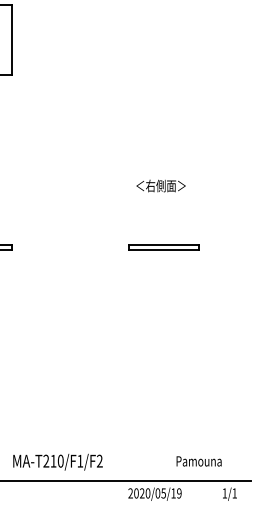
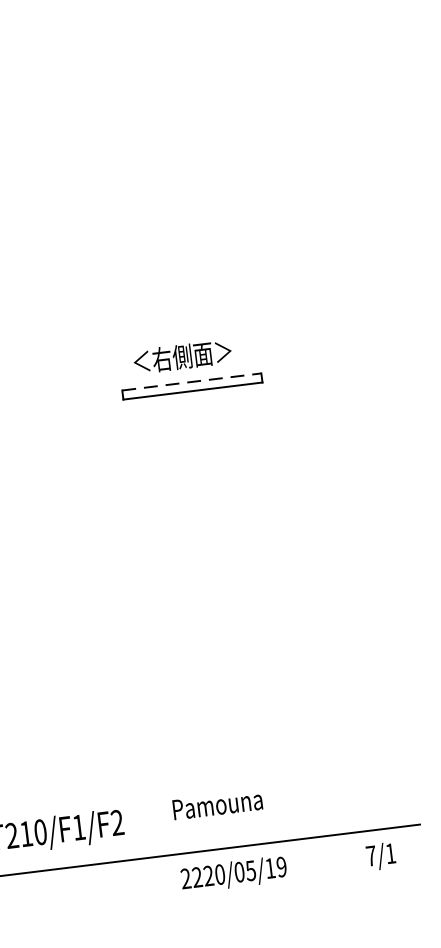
text: (160, 185) -> (181, 355), moved
line: (164, 245) -> (192, 382), solid -> dashed
text: (198, 461) -> (216, 805), moved
text: (136, 493) -> (197, 877), 2020/05/19 -> 2220/05/19
text: (224, 493) -> (370, 856), 1/1 -> 7/1

